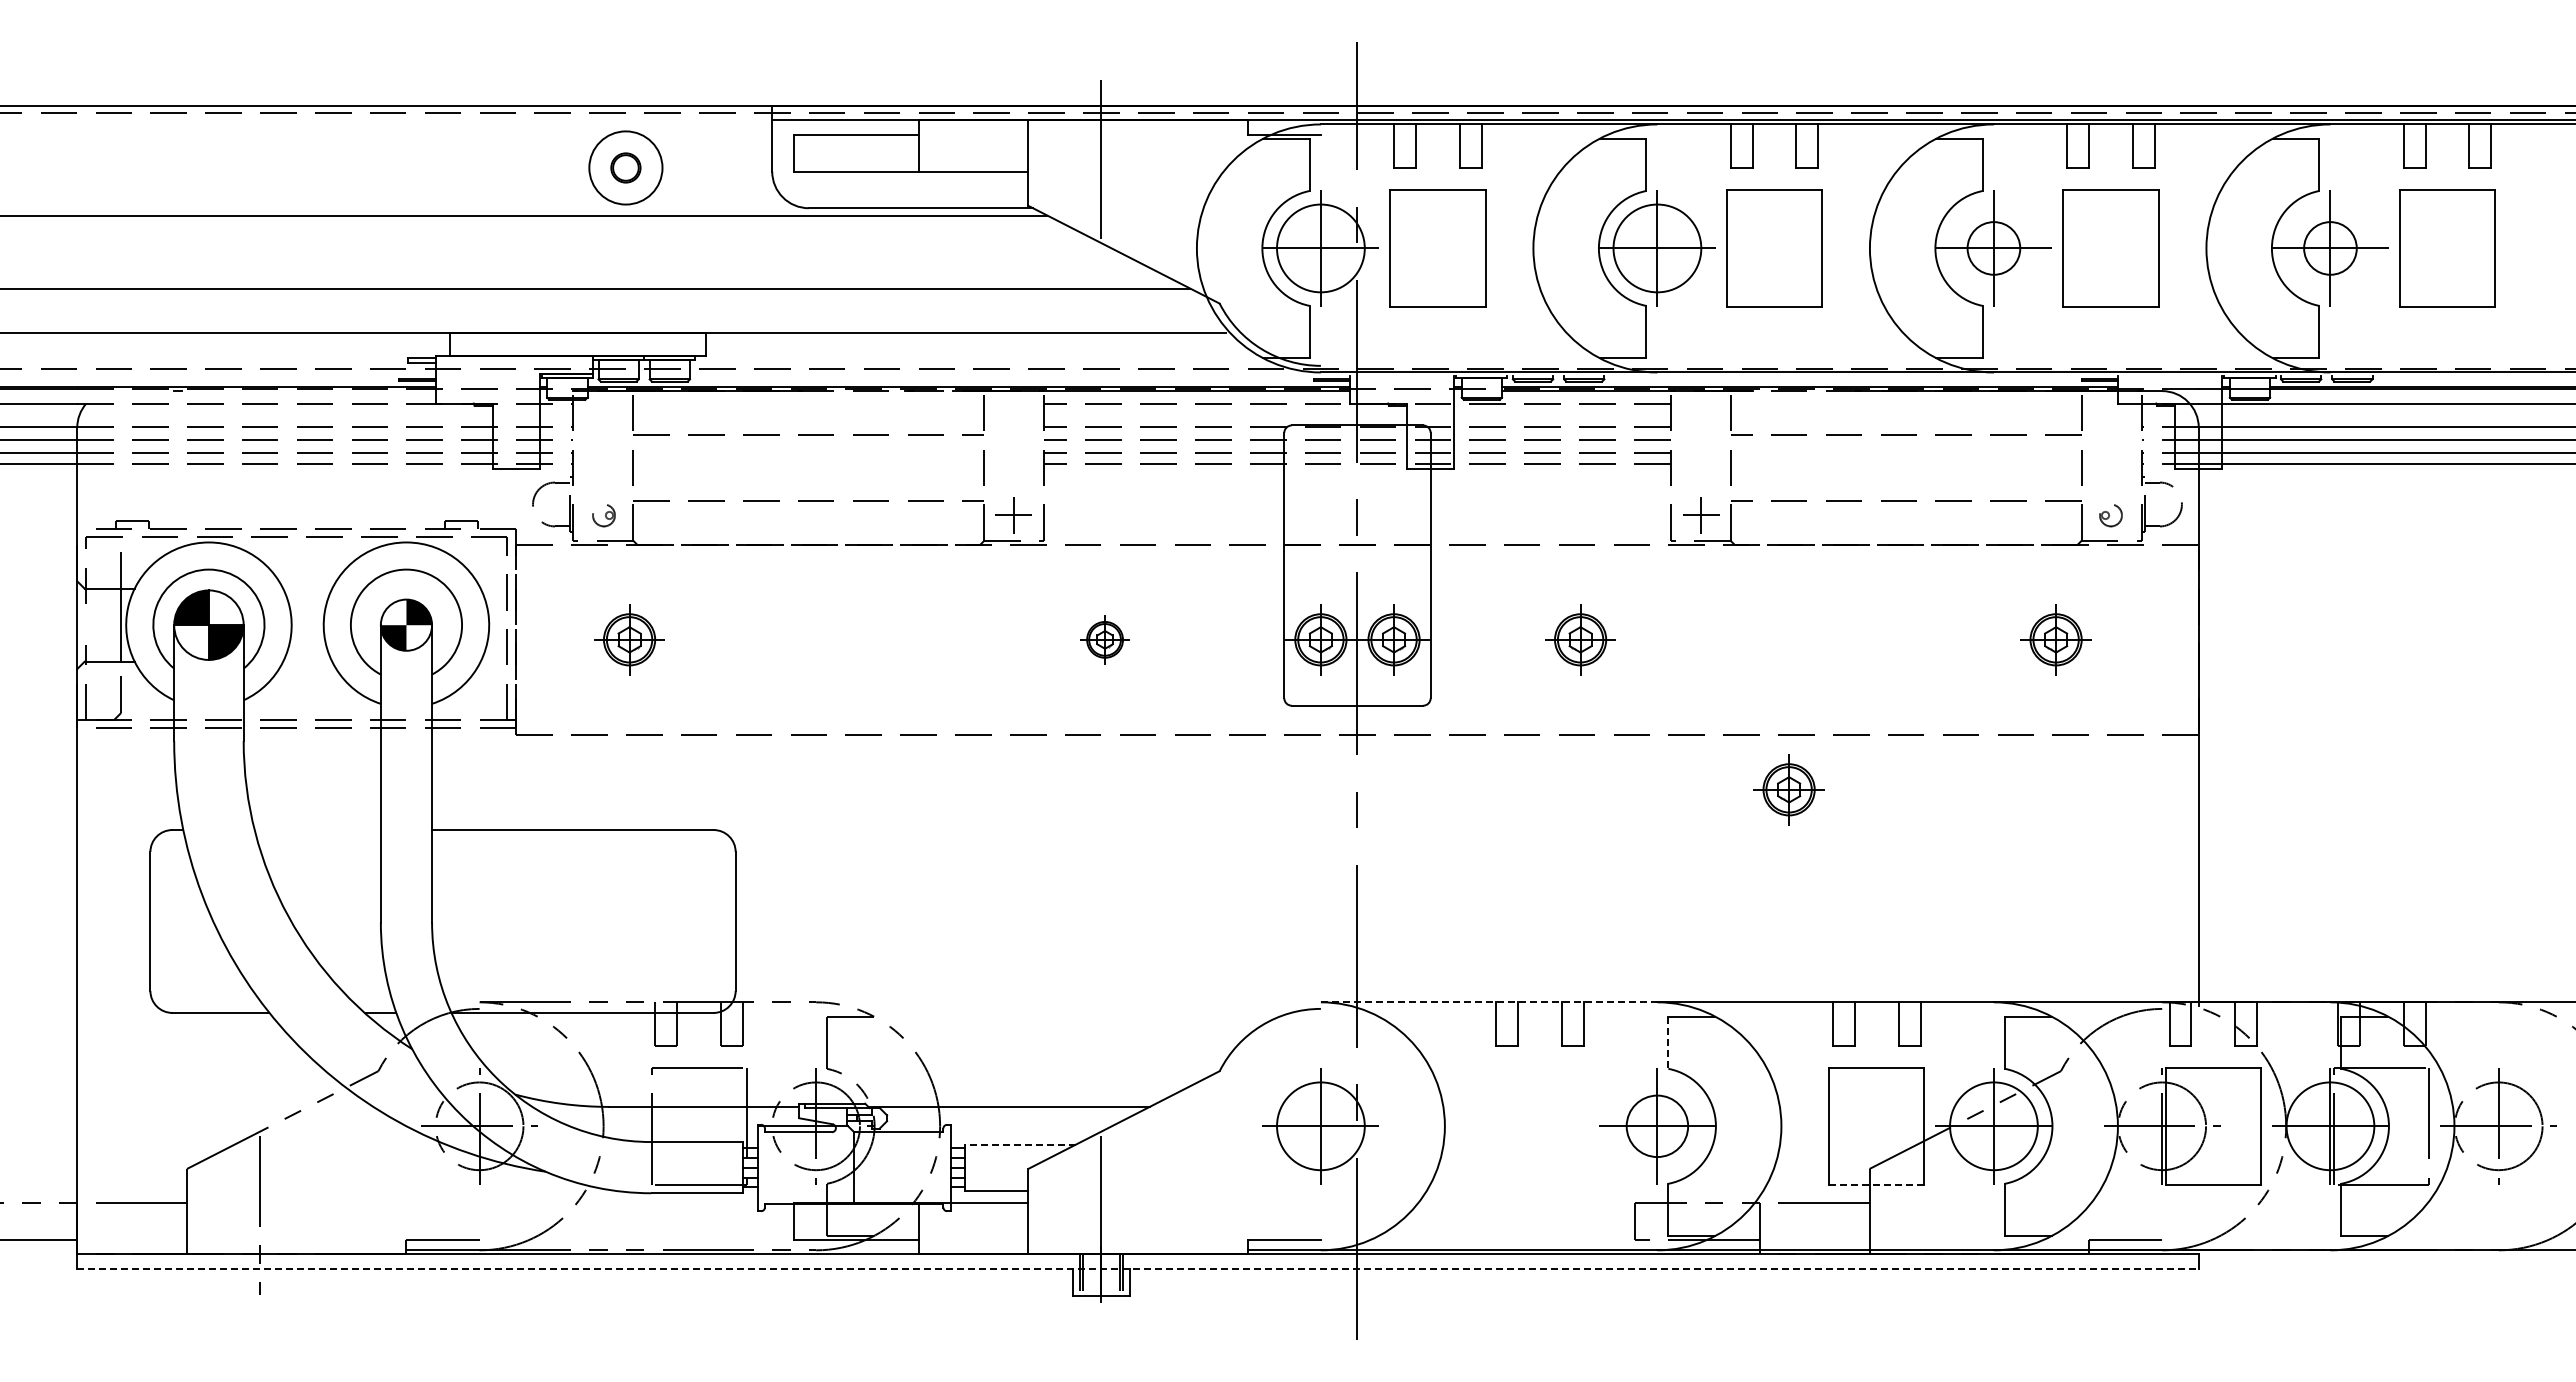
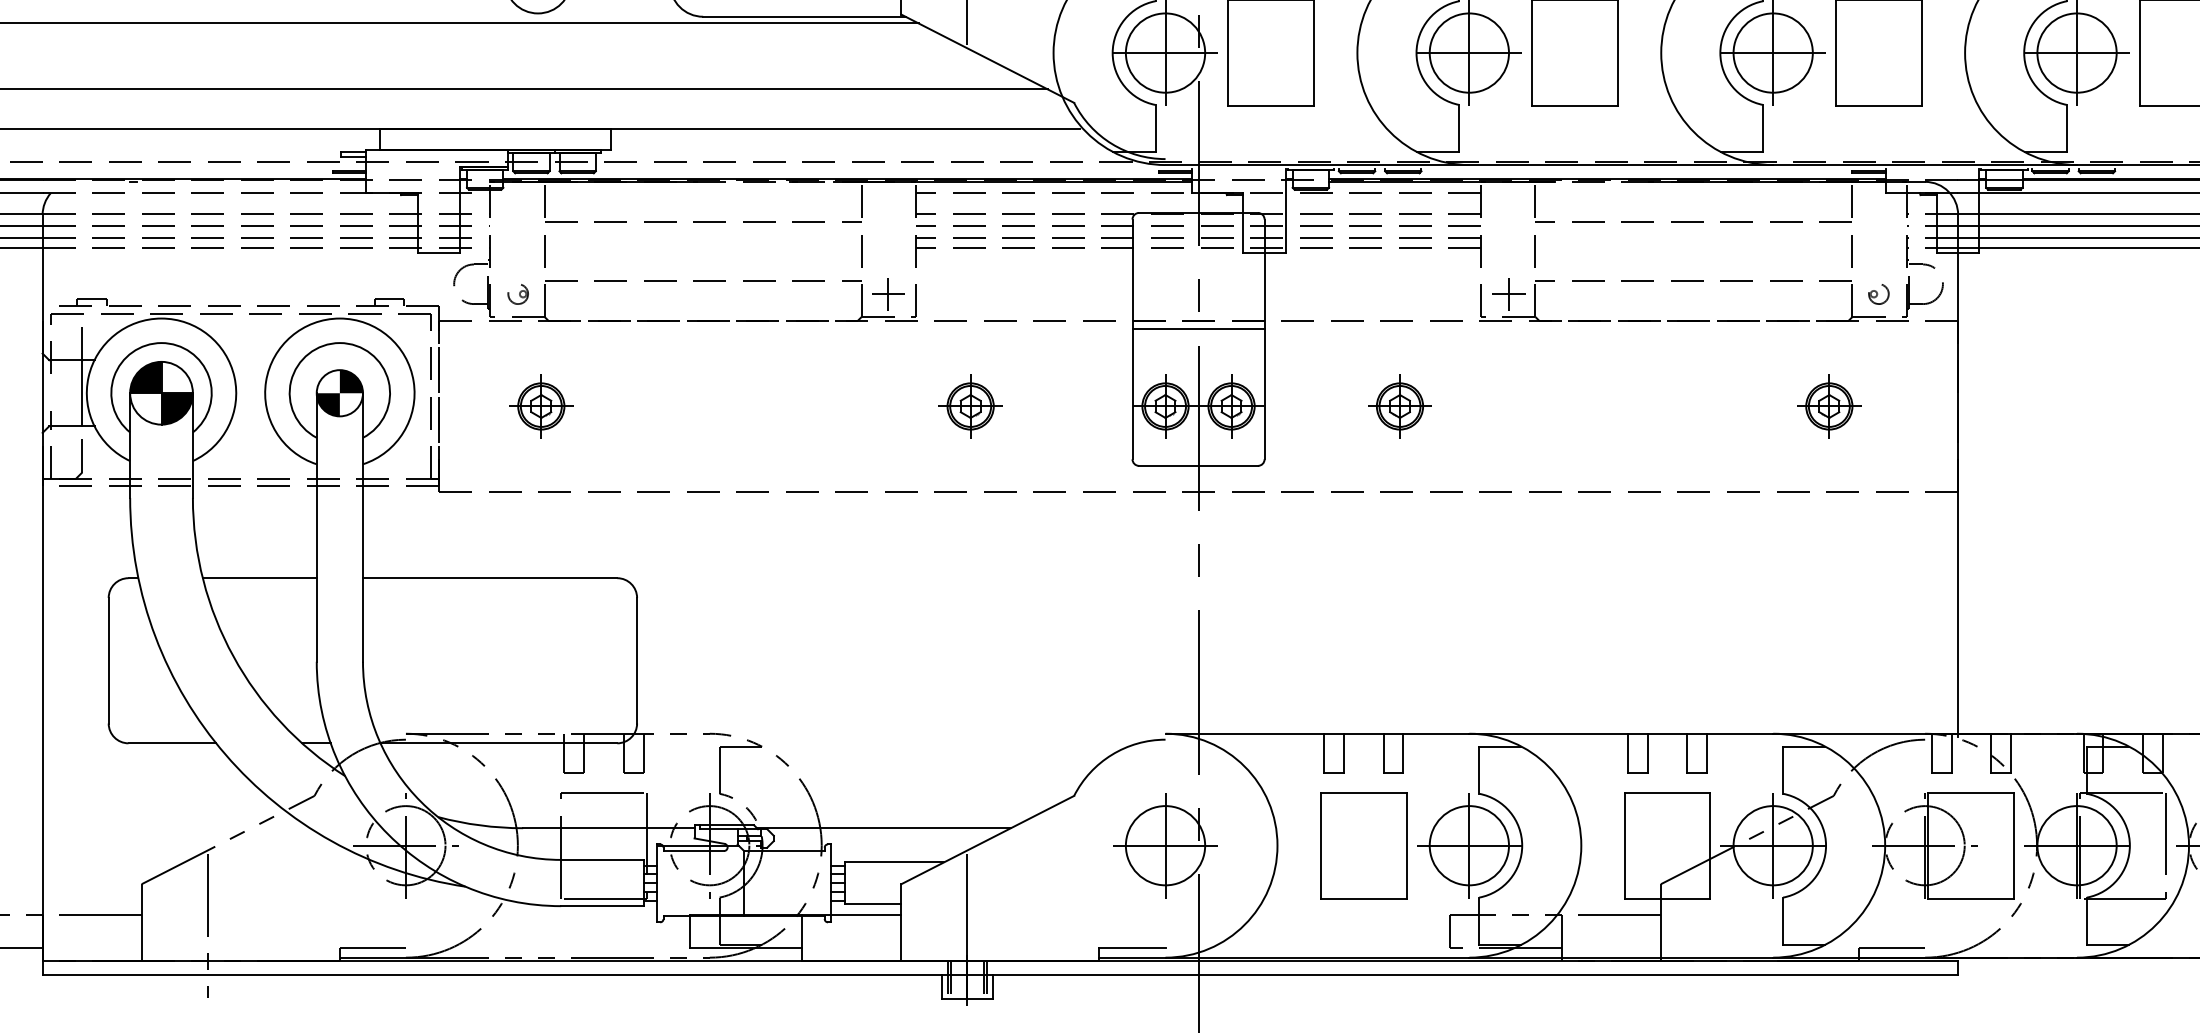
circle: (1993, 248) -> (1772, 53), size x1.67
circle: (2330, 248) -> (2077, 53), size x1.67
line: (1357, 553) -> (1198, 328), added
part: (1104, 639) -> (970, 406), size x1.43
part: (1788, 789) -> (1587, 541), removed
line: (317, 830) -> (259, 578), added
line: (1489, 1002) -> (1317, 733), dashed -> solid
line: (1668, 1043) -> (1479, 770), dashed -> solid
part: (1540, 1126) -> (1363, 845), added
circle: (1657, 1126) -> (1469, 845), size x1.43
line: (1020, 1144) -> (894, 862), dashed -> solid
line: (1876, 1184) -> (1667, 898), dashed -> solid
line: (1138, 1268) -> (1000, 974), dashed -> solid

